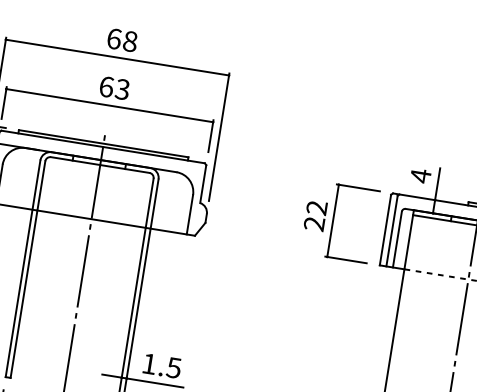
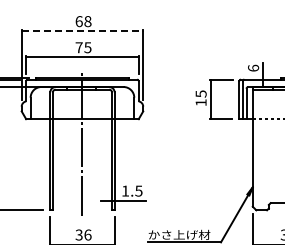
line: (117, 58) -> (82, 31), solid -> dashed
text: (114, 87) -> (83, 47), 63 -> 75
text: (420, 174) -> (253, 67), 4 -> 6
text: (314, 215) -> (200, 98), 22 -> 15

